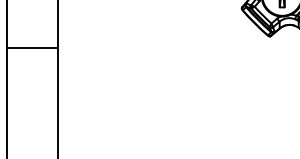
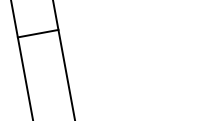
line: (32, 47) -> (38, 33), moved

